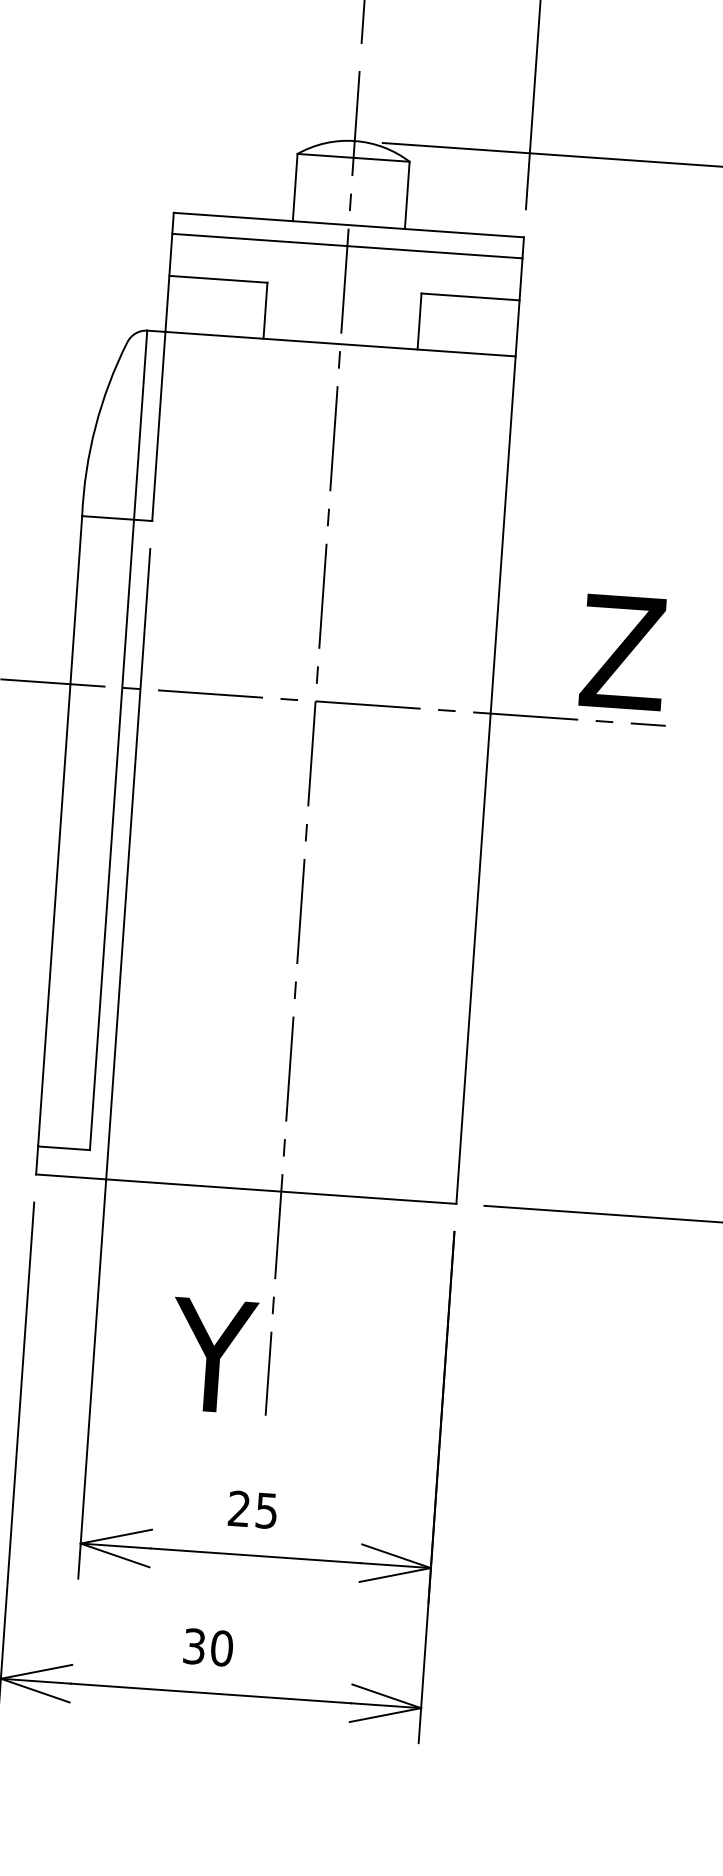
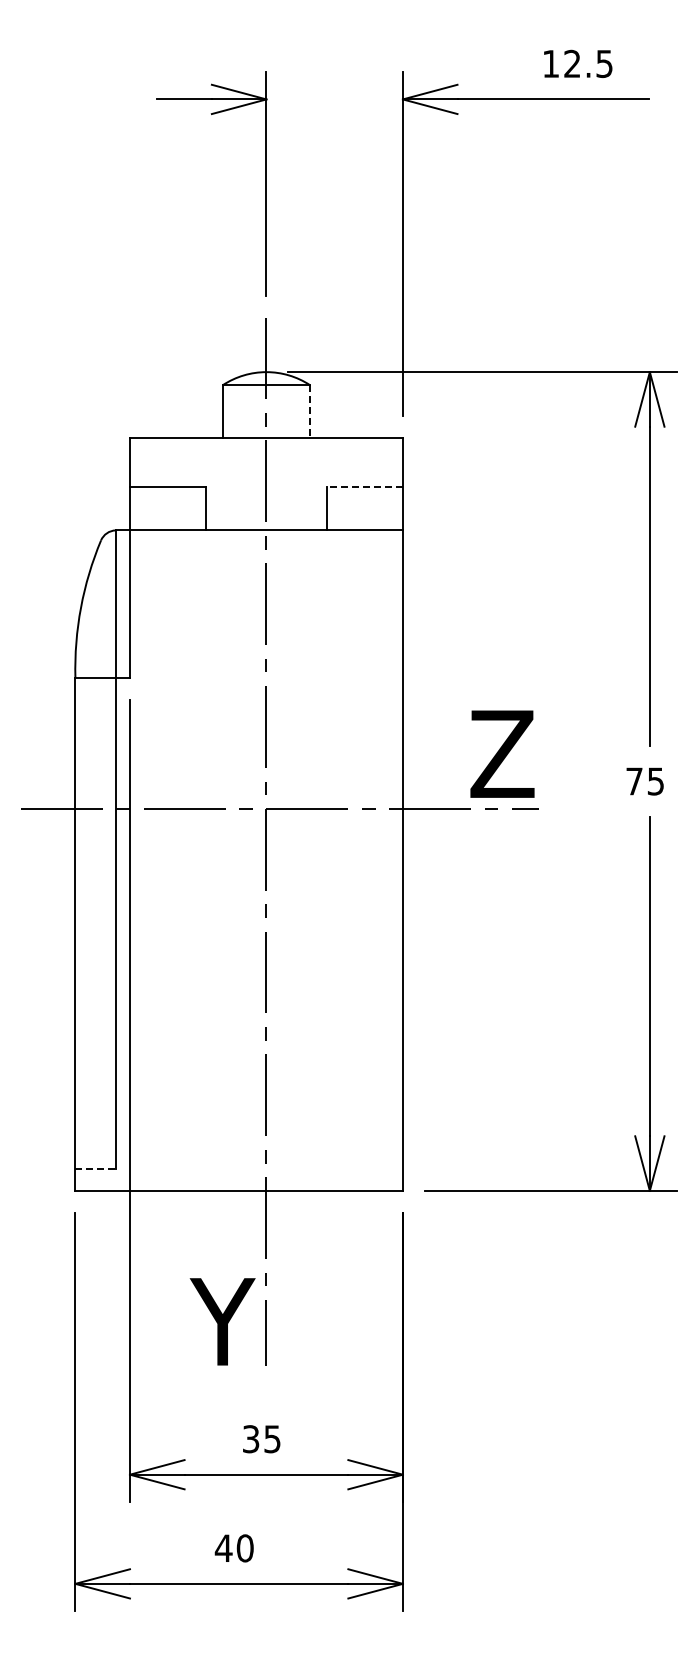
line: (407, 195) -> (310, 411), solid -> dashed
line: (347, 246) -> (266, 454), removed
line: (470, 296) -> (364, 486), solid -> dashed
line: (65, 1148) -> (96, 1169), solid -> dashed
text: (239, 1509) -> (251, 1439), 25 -> 35
text: (194, 1646) -> (223, 1548), 30 -> 40

